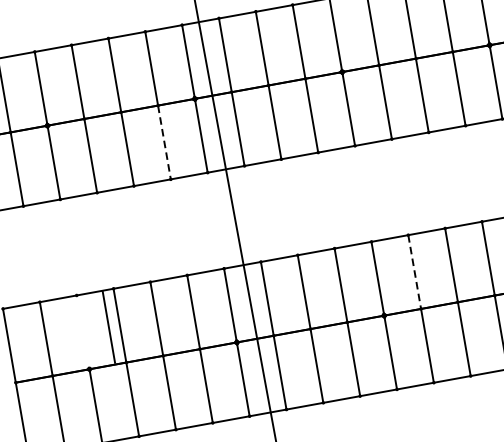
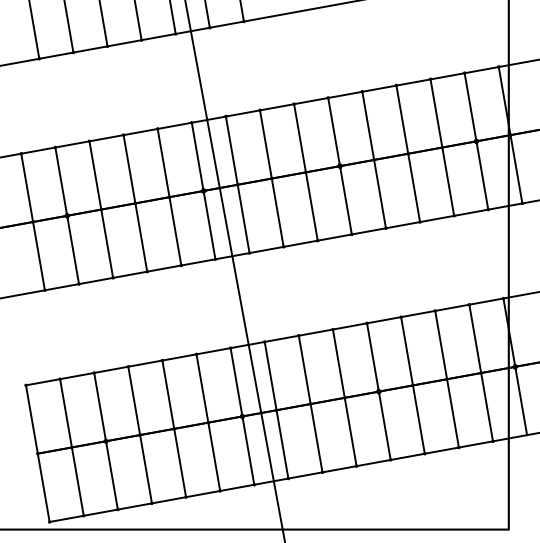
line: (164, 142) -> (175, 231), dashed -> solid
line: (415, 272) -> (407, 351), dashed -> solid
line: (108, 326) -> (99, 405), moved

